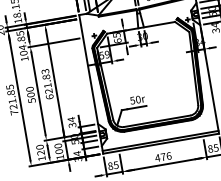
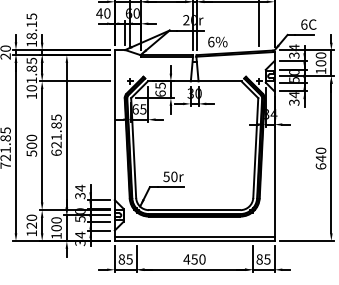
text: (22, 47) -> (31, 80), 104.85 -> 101.85
text: (104, 55) -> (139, 109), 59 -> 65
text: (44, 71) -> (55, 117), 621.83 -> 621.85
text: (166, 156) -> (198, 259), 476 -> 450

